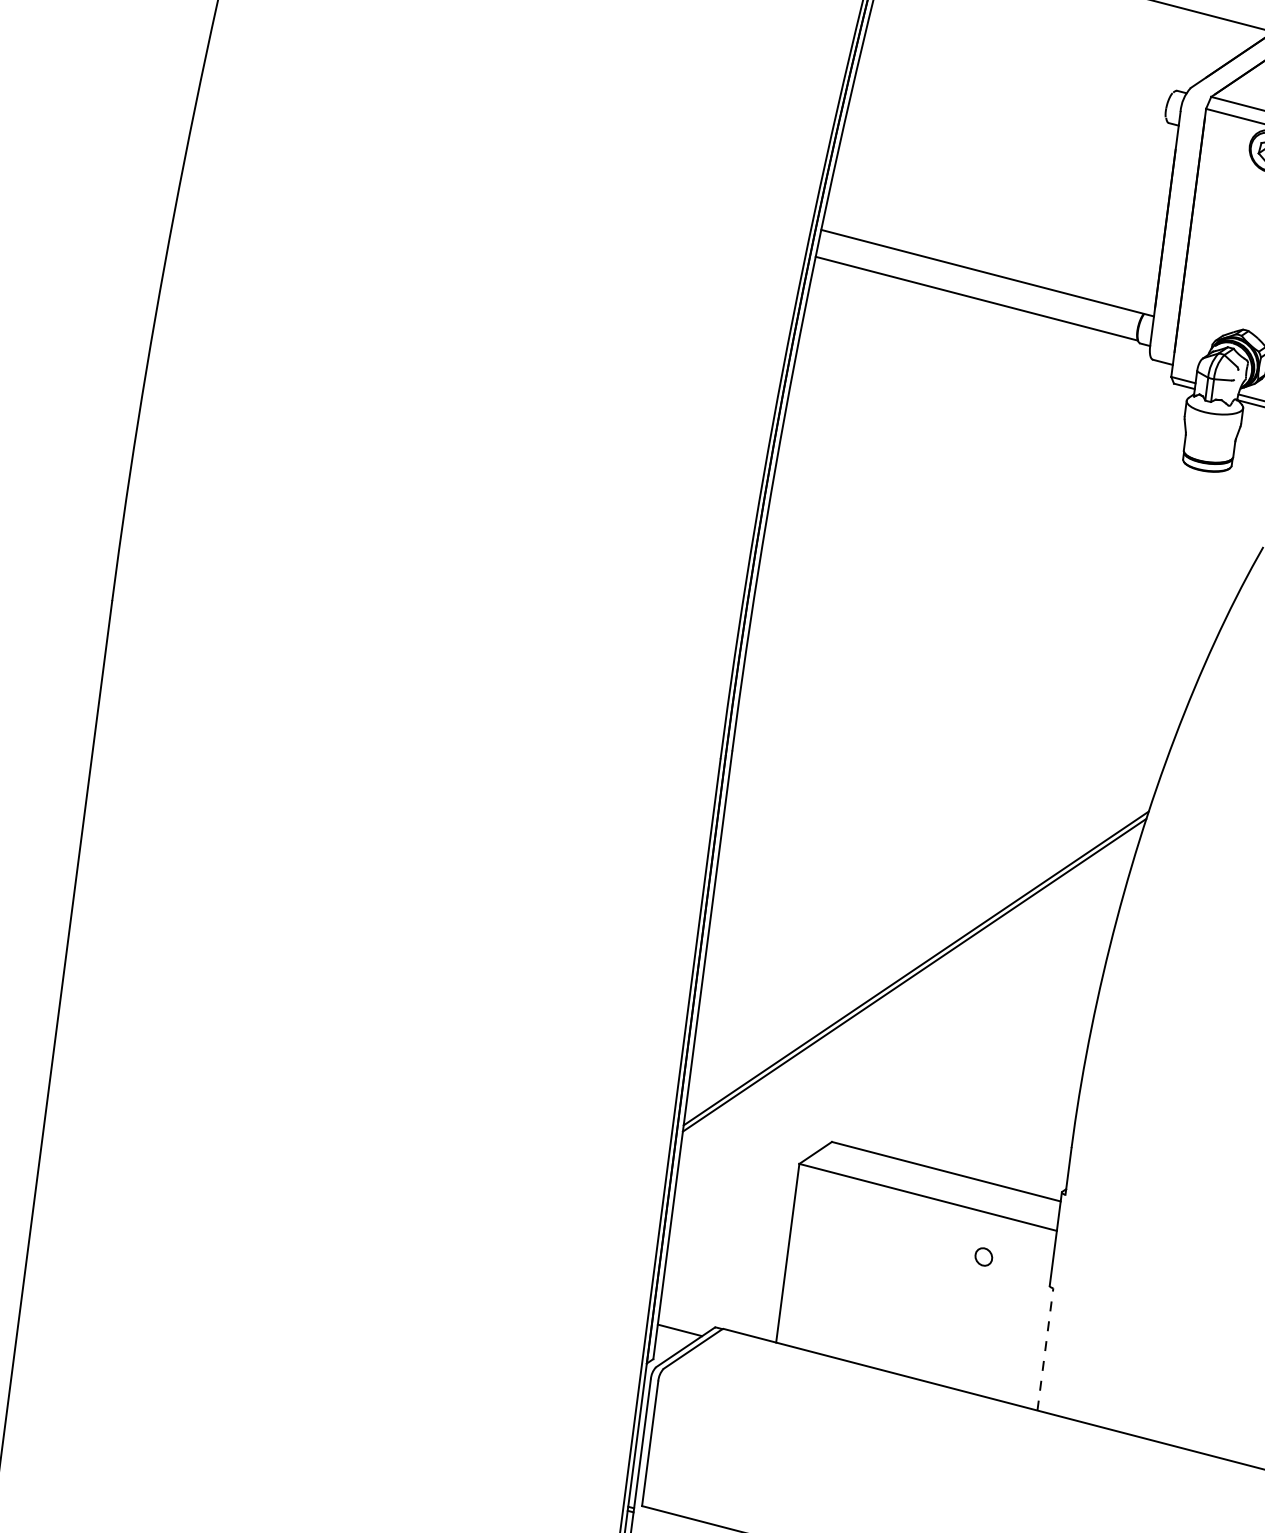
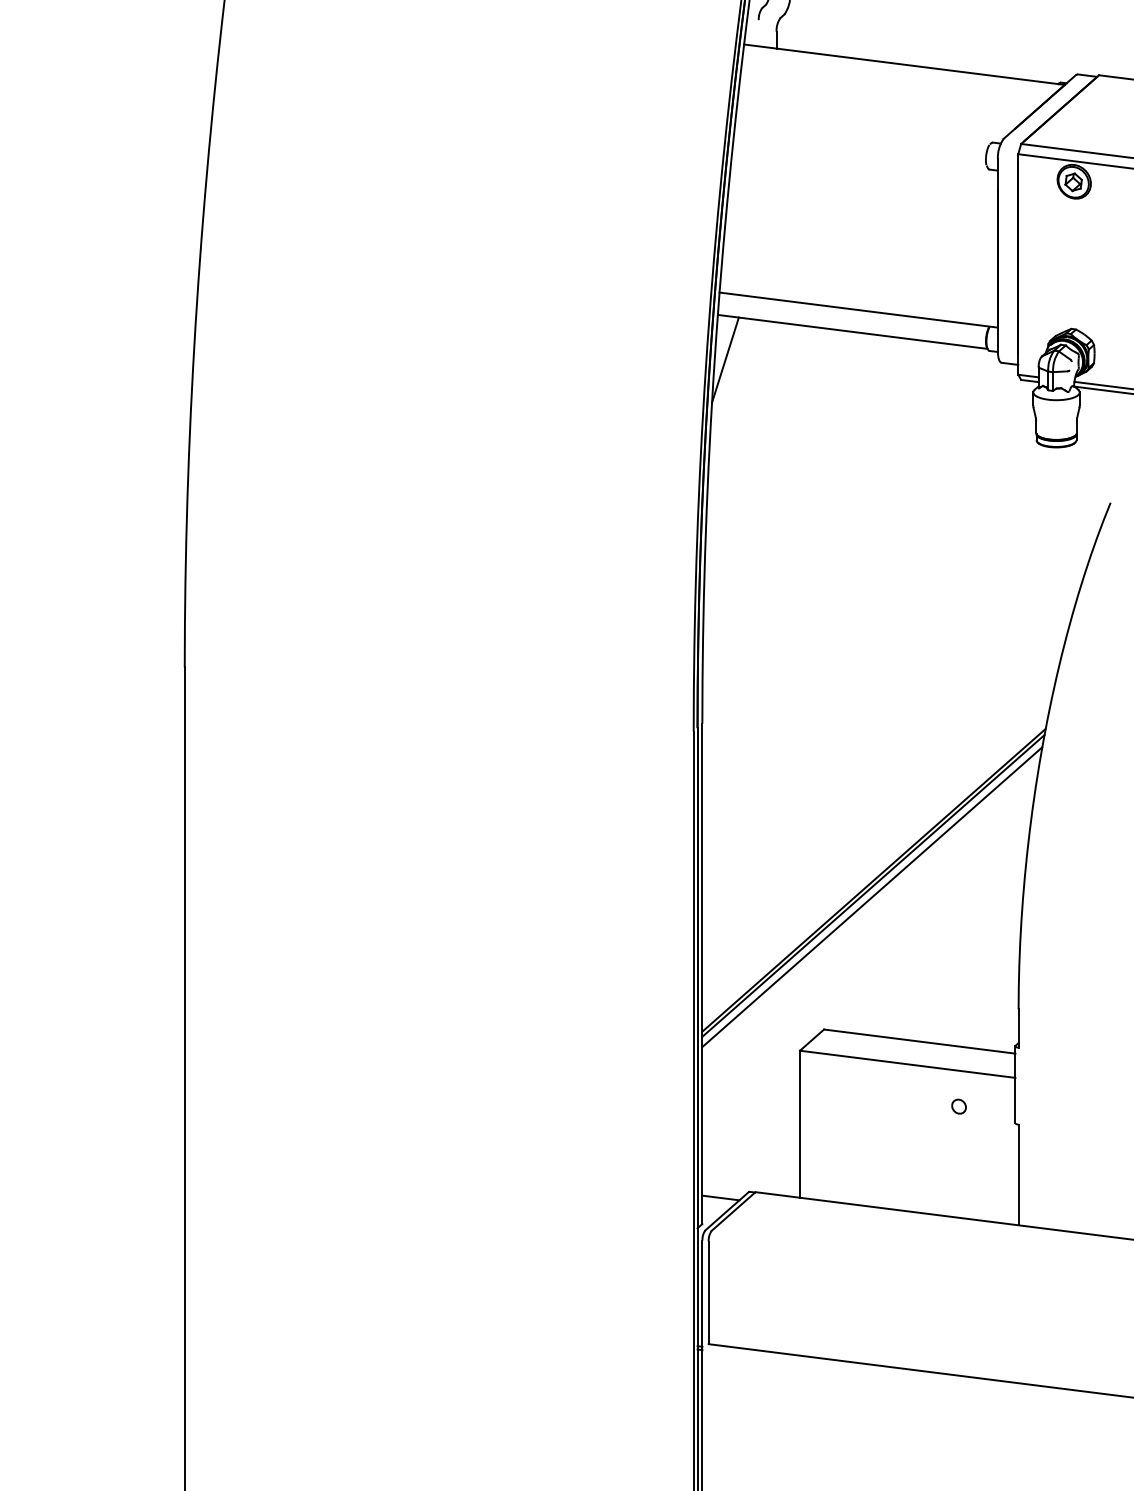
line: (817, 312) -> (725, 359), added
line: (911, 989) -> (872, 897), added
line: (1045, 1348) -> (1018, 1174), dashed -> solid

